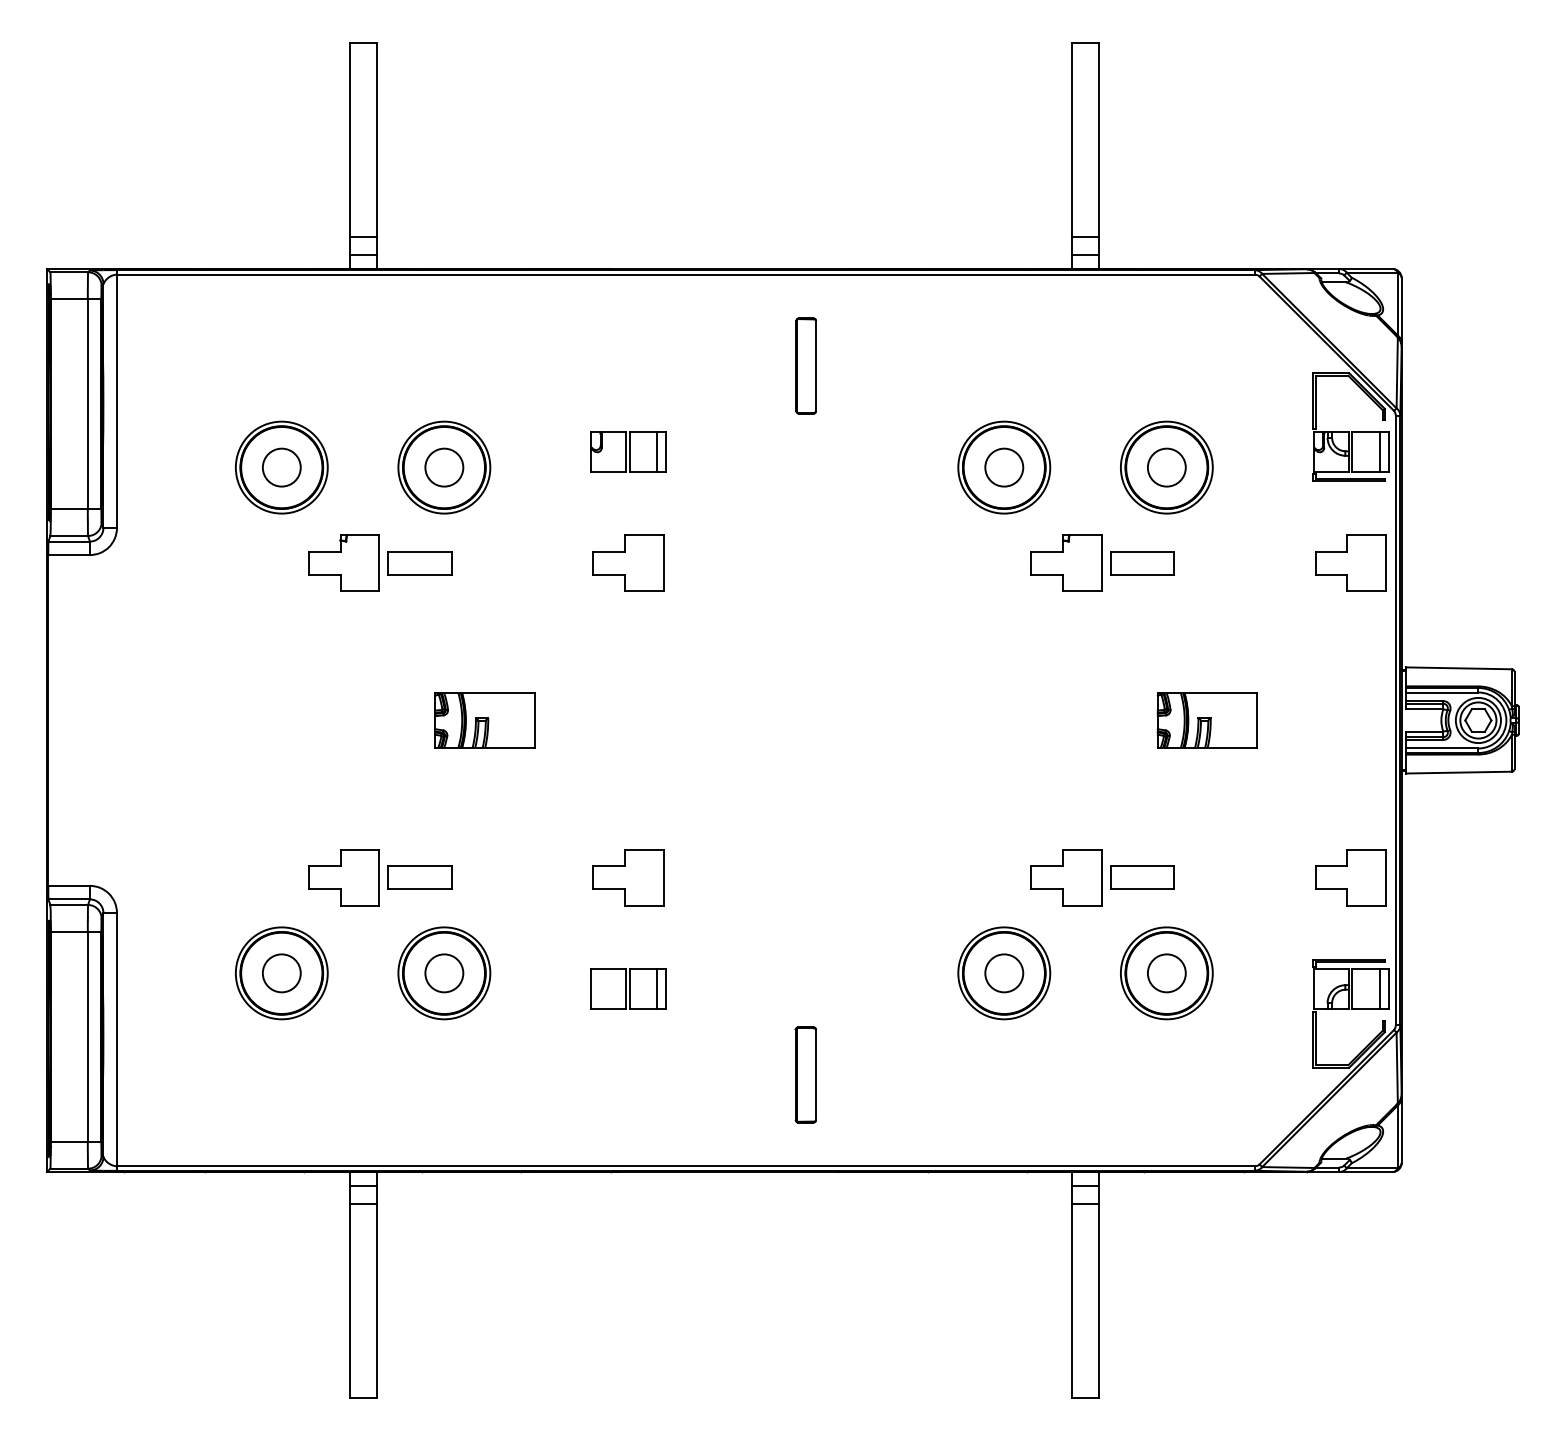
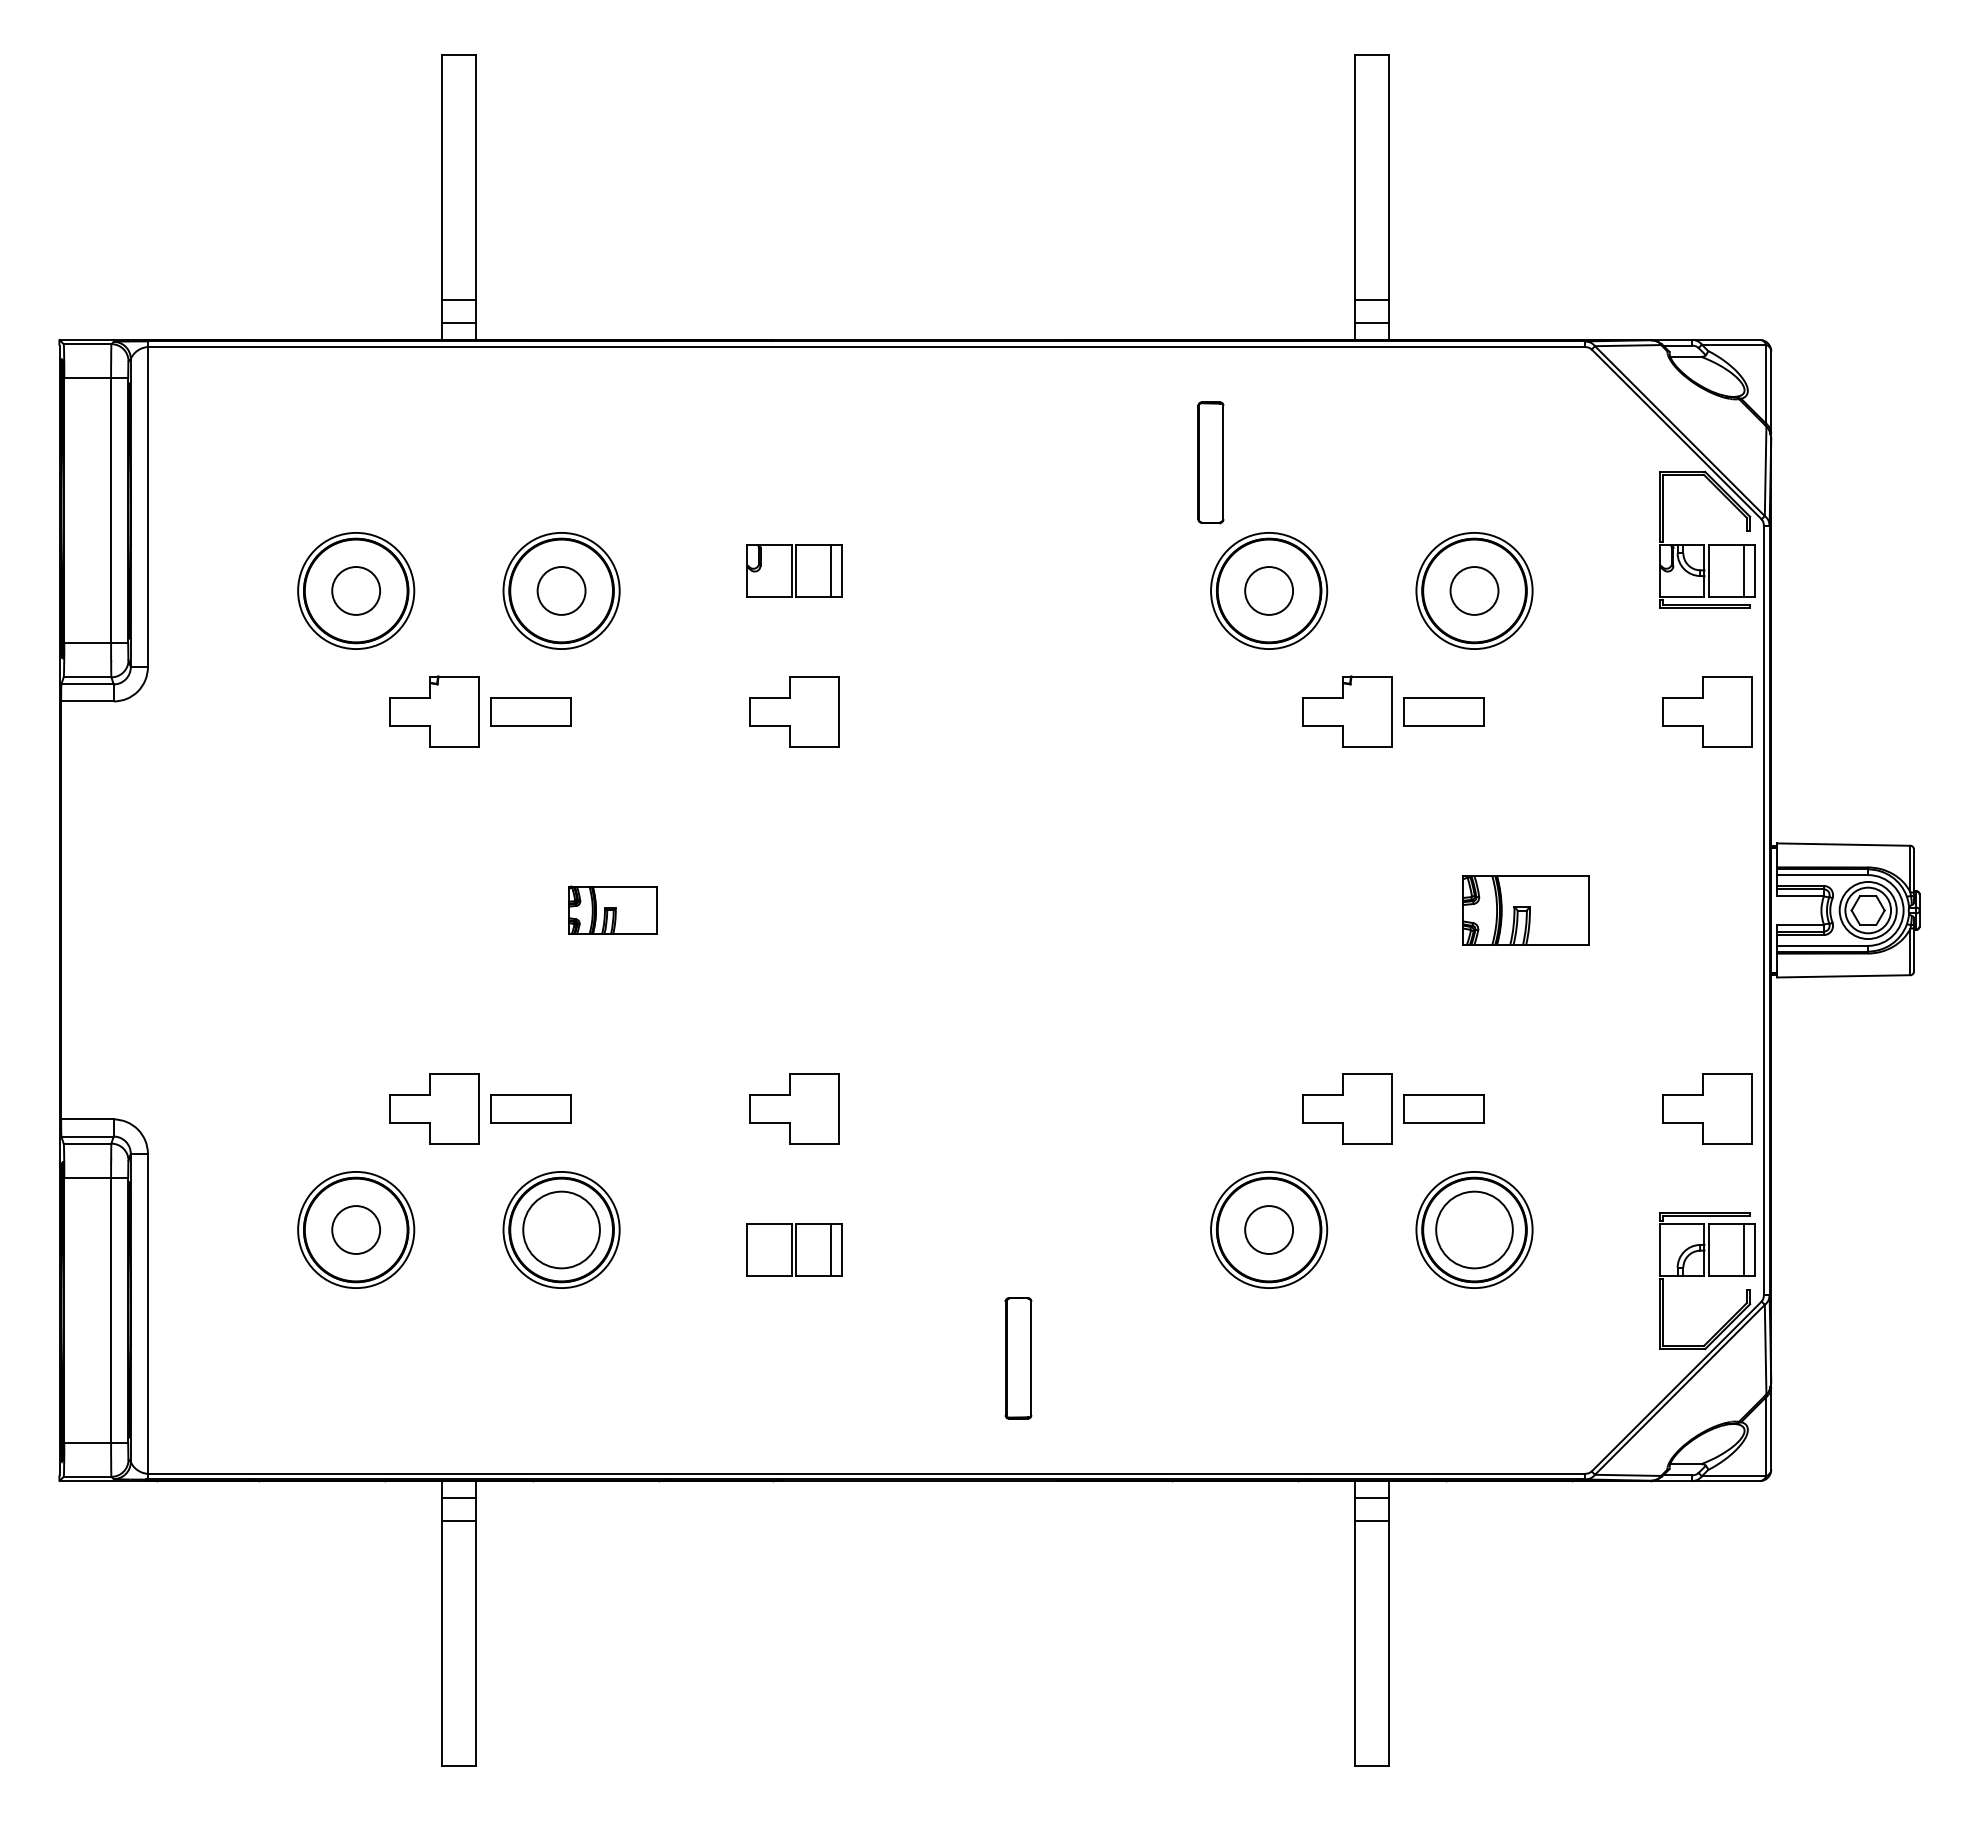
part: (805, 365) -> (1209, 461), moved
part: (484, 720) -> (612, 910), size x0.7
circle: (444, 973) -> (561, 1230), size x1.6
circle: (1166, 973) -> (1474, 1230), size x1.6

